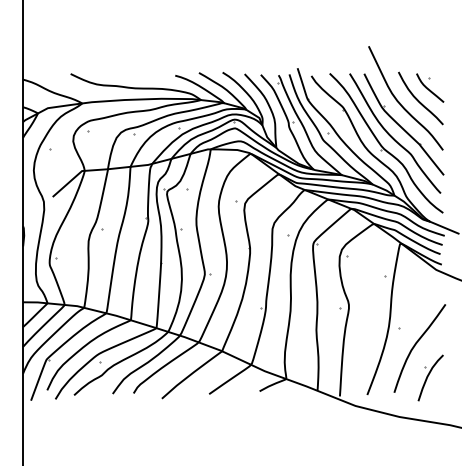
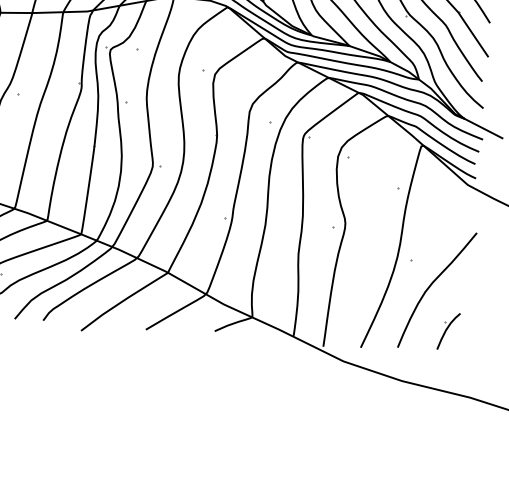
part: (430, 377) -> (448, 330), size x0.6

